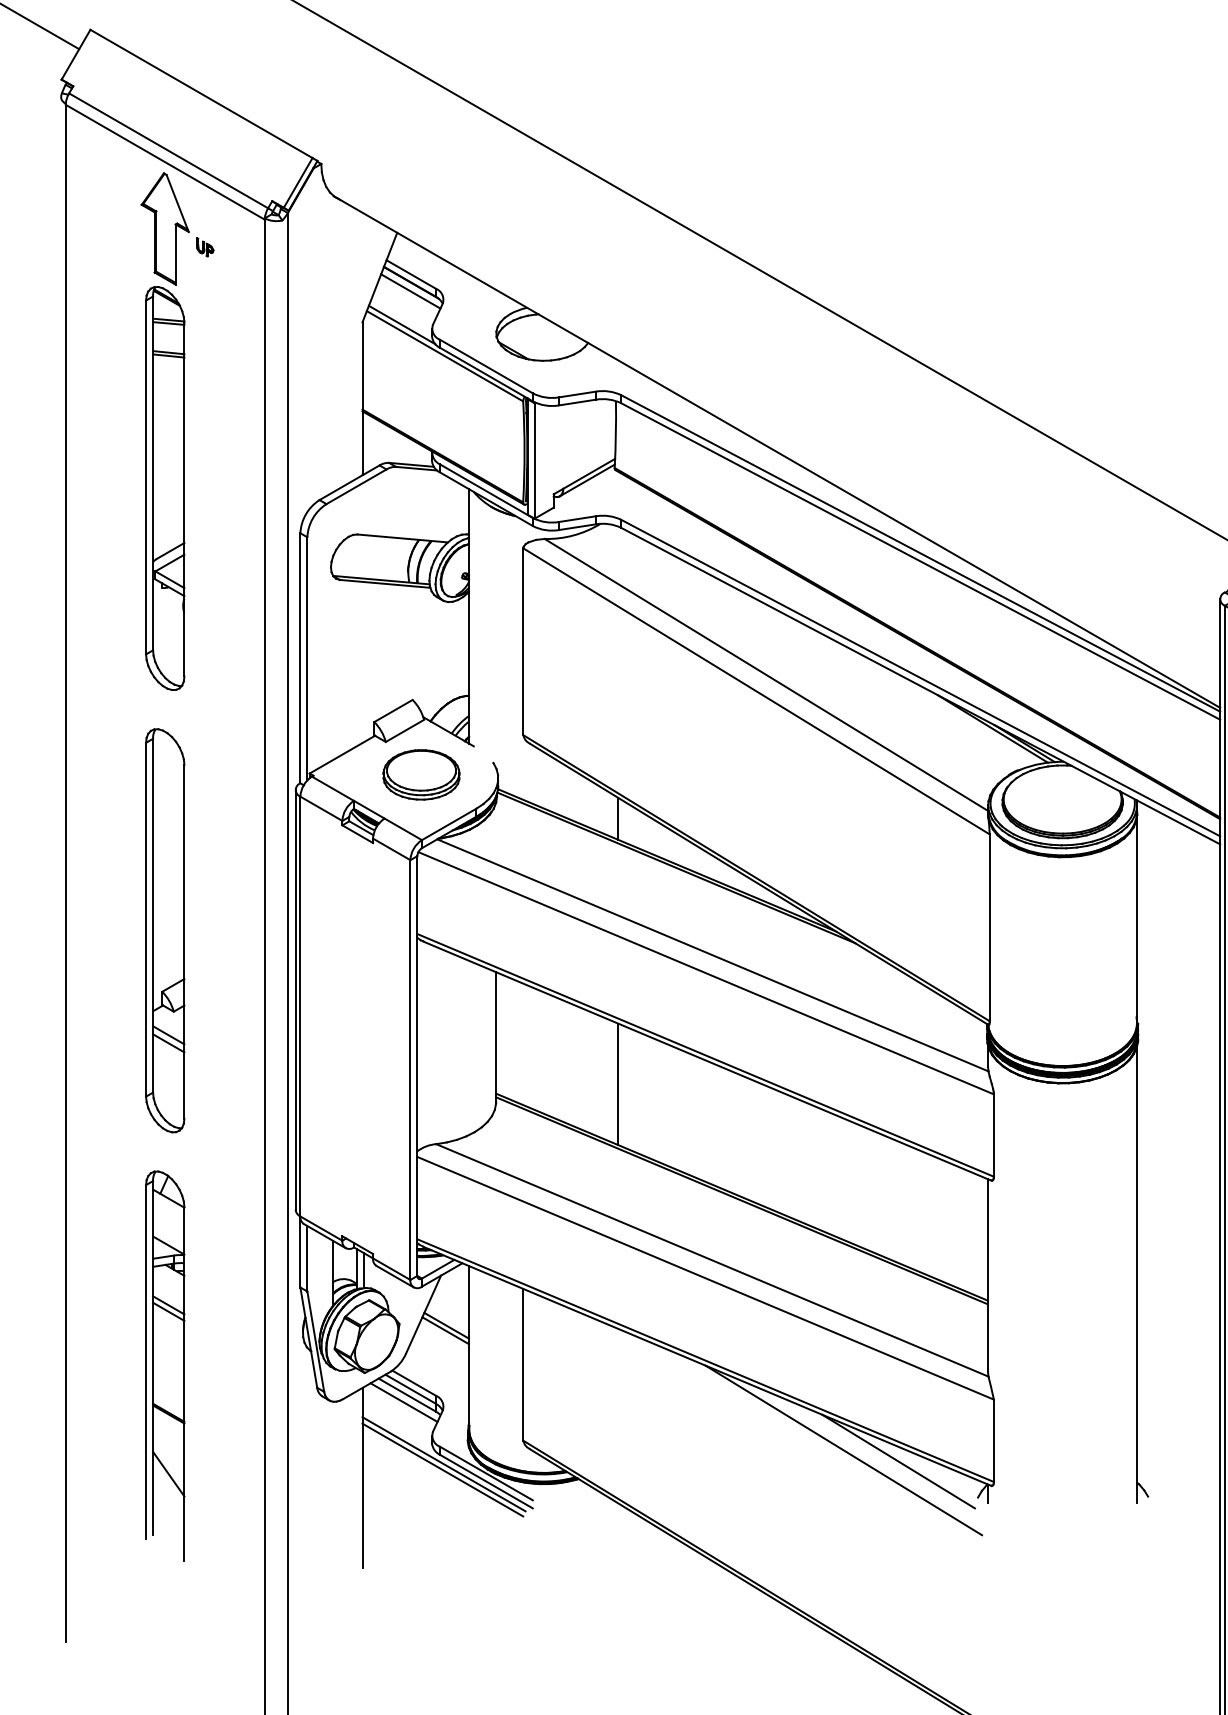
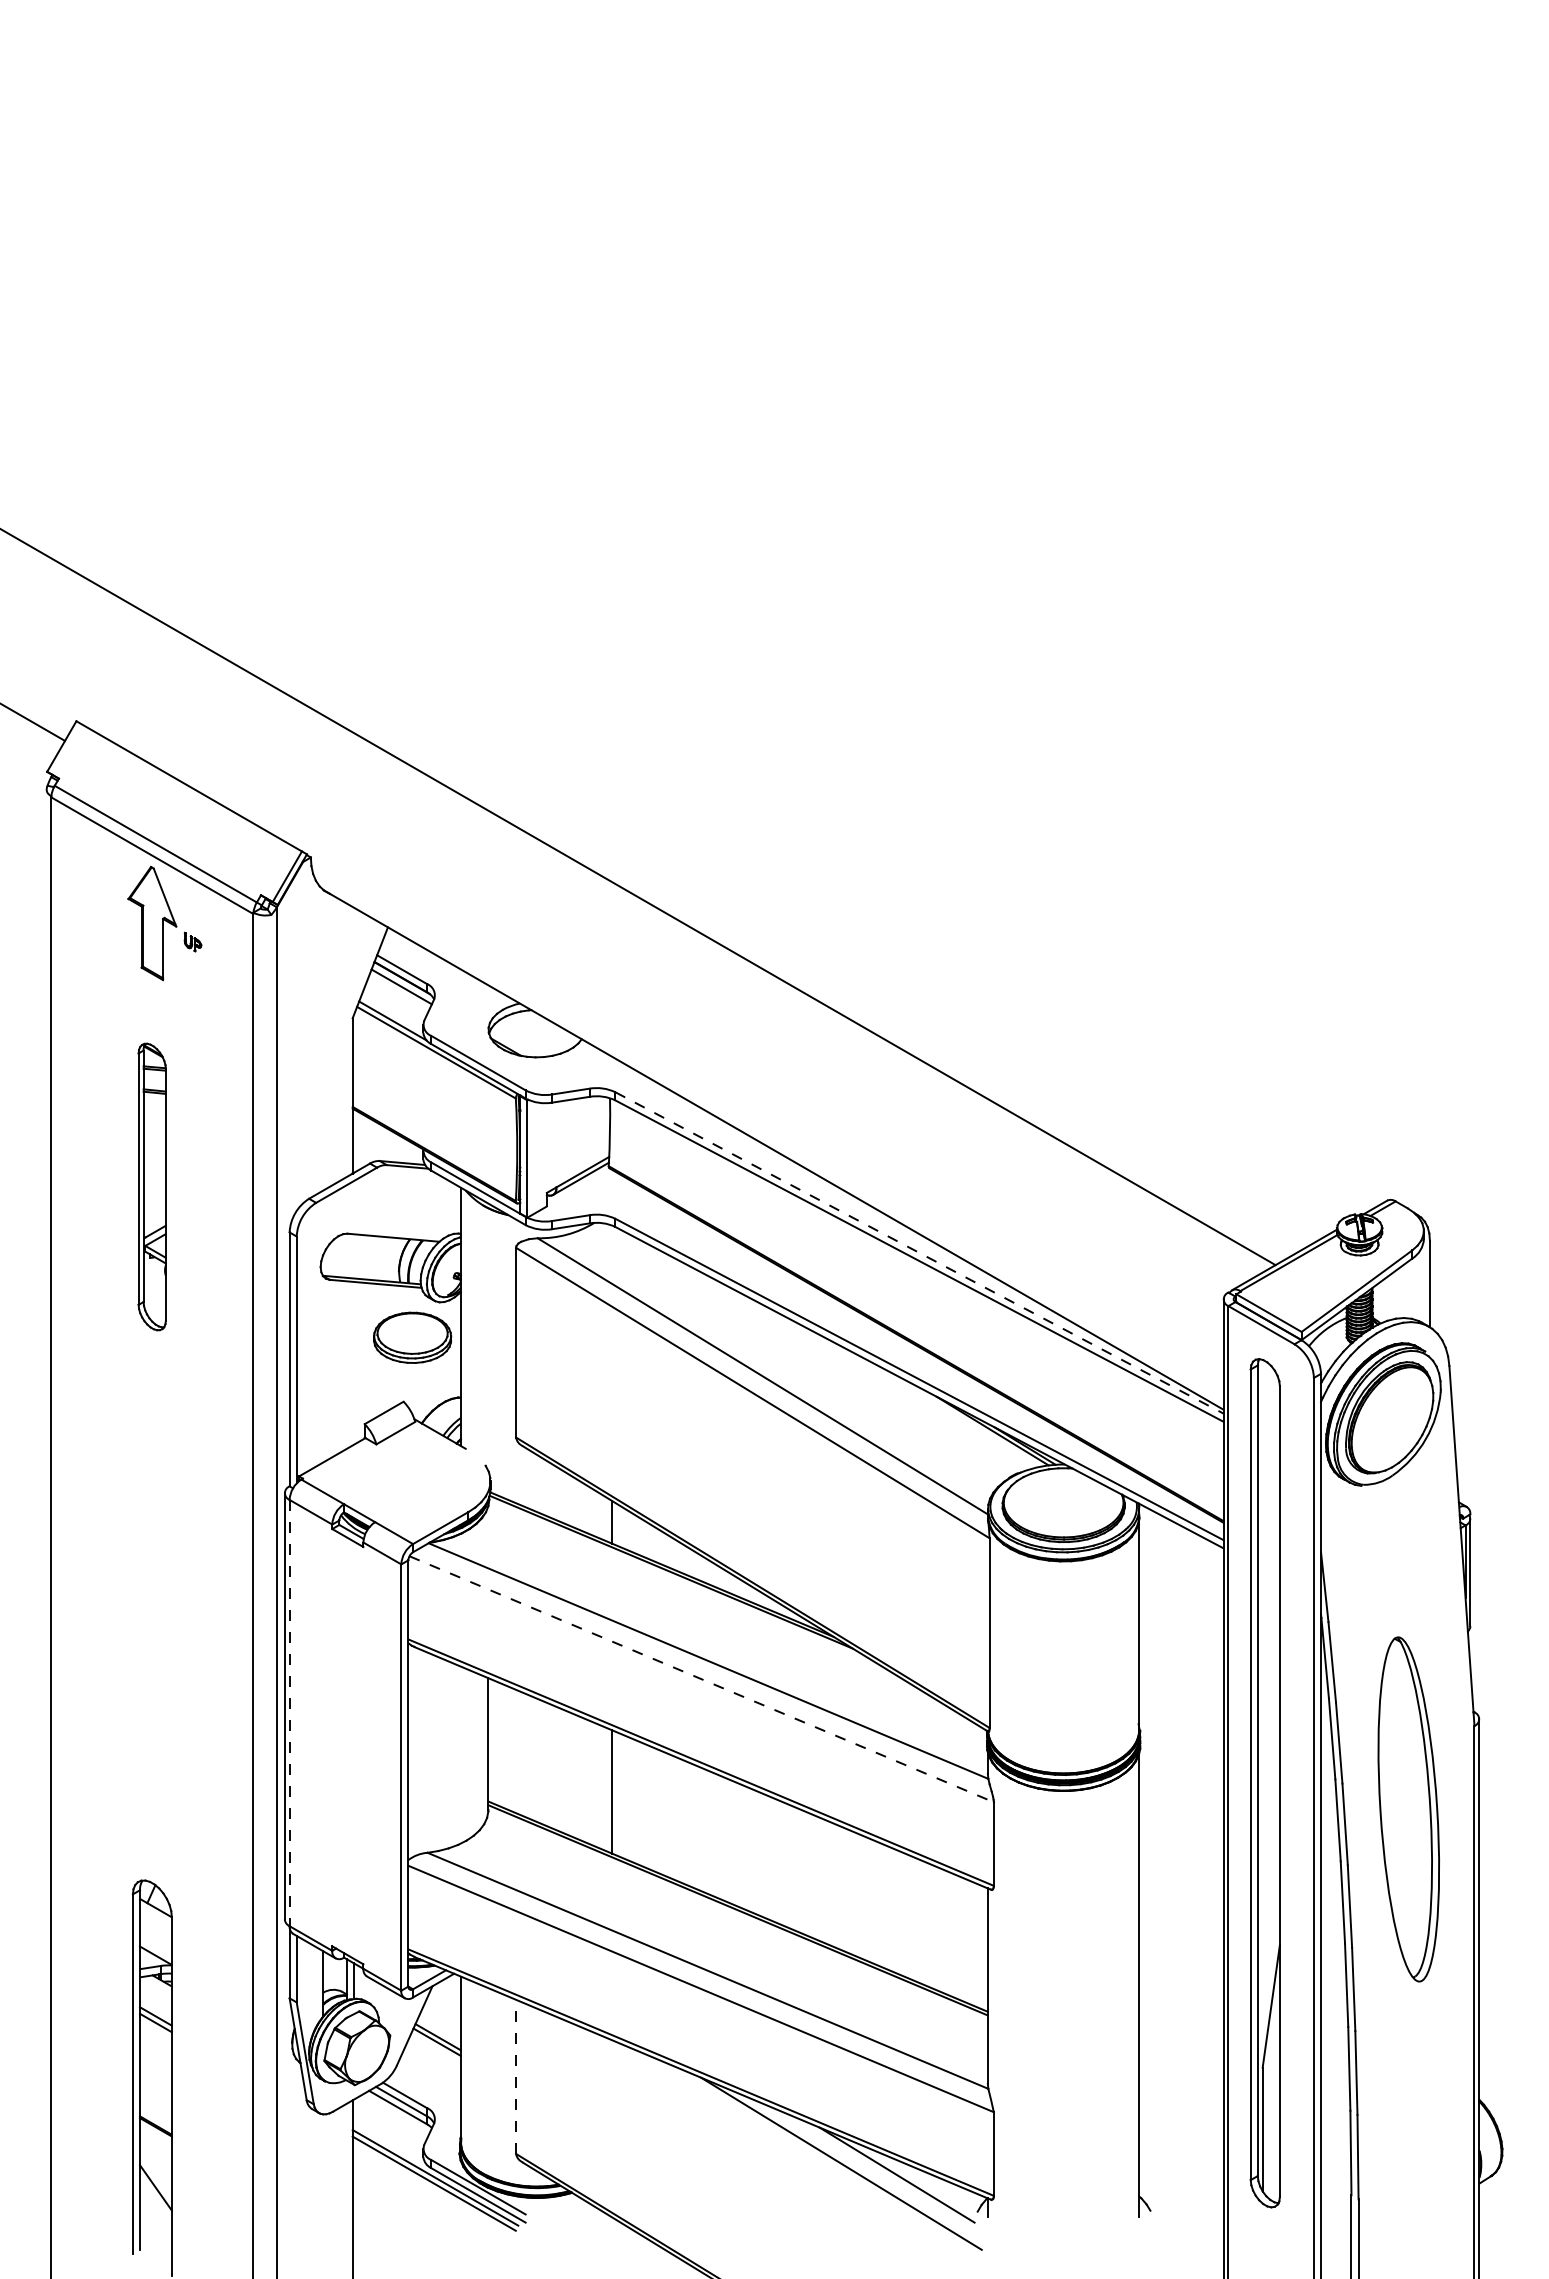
part: (164, 488) -> (151, 1186), size x0.7
line: (920, 552) -> (919, 1252), solid -> dashed
part: (421, 774) -> (412, 1337), moved
part: (164, 930) -> (151, 1635), removed
line: (706, 973) -> (701, 1679), solid -> dashed
line: (300, 1006) -> (289, 1713), solid -> dashed
line: (523, 1364) -> (516, 2076), solid -> dashed
line: (403, 1401) -> (394, 2114), removed

